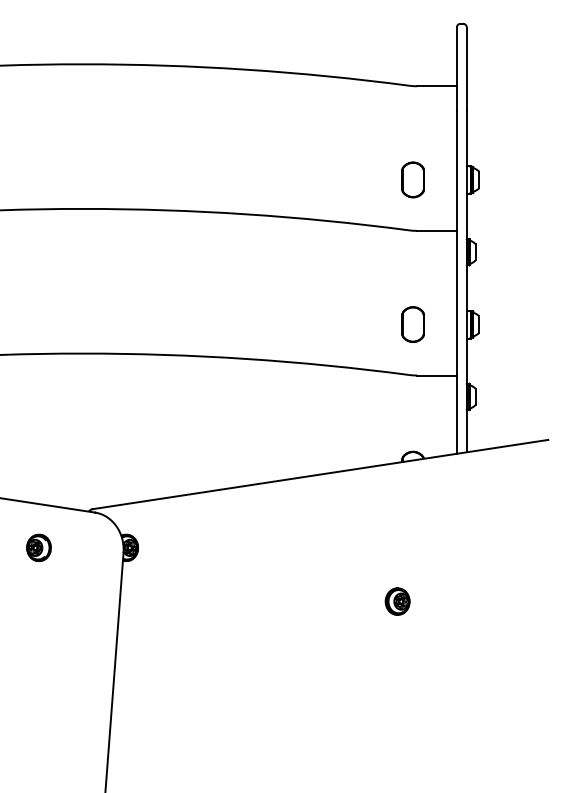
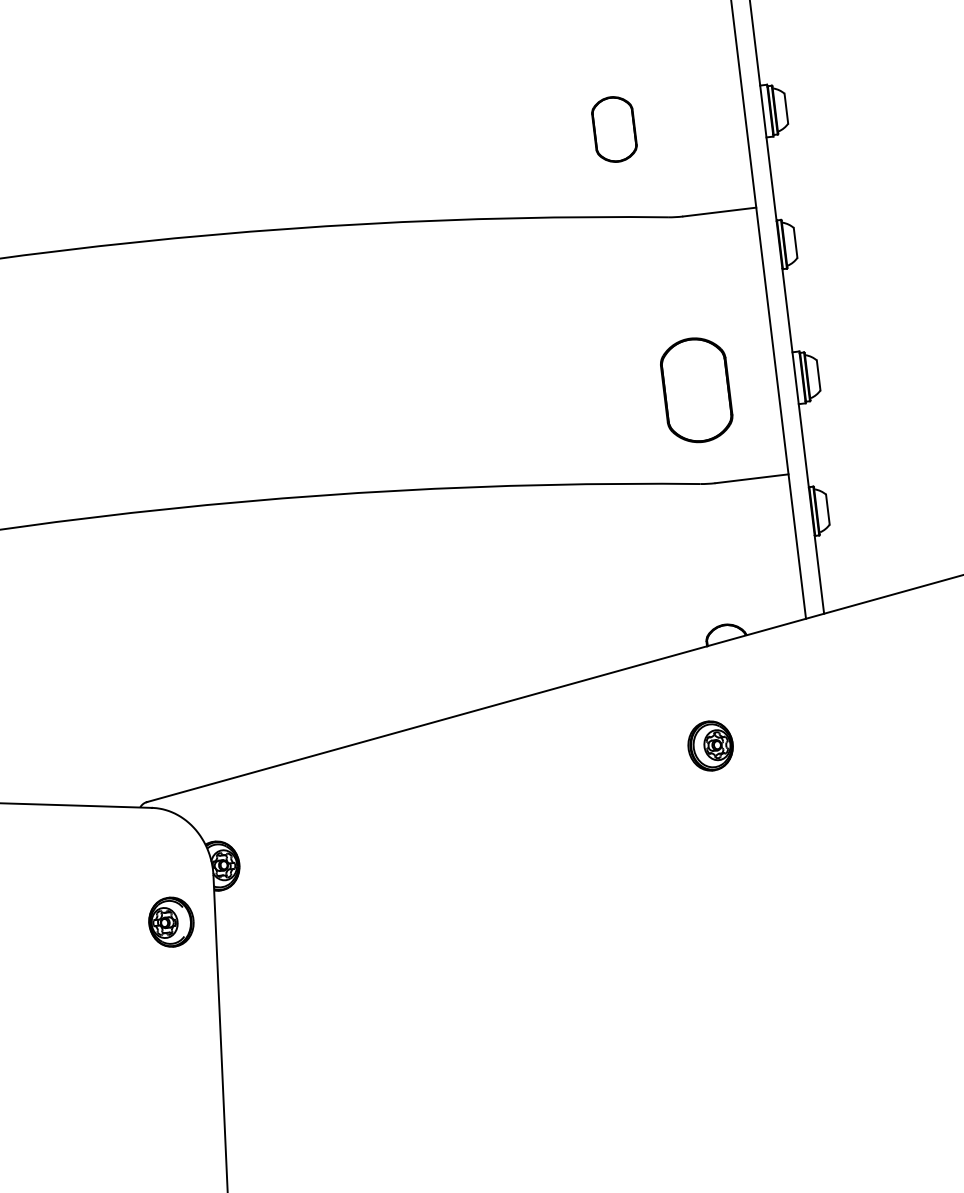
part: (412, 179) -> (613, 128), moved
part: (412, 324) -> (695, 390), size x1.6
part: (38, 547) -> (170, 921), moved
part: (397, 601) -> (710, 745), moved

